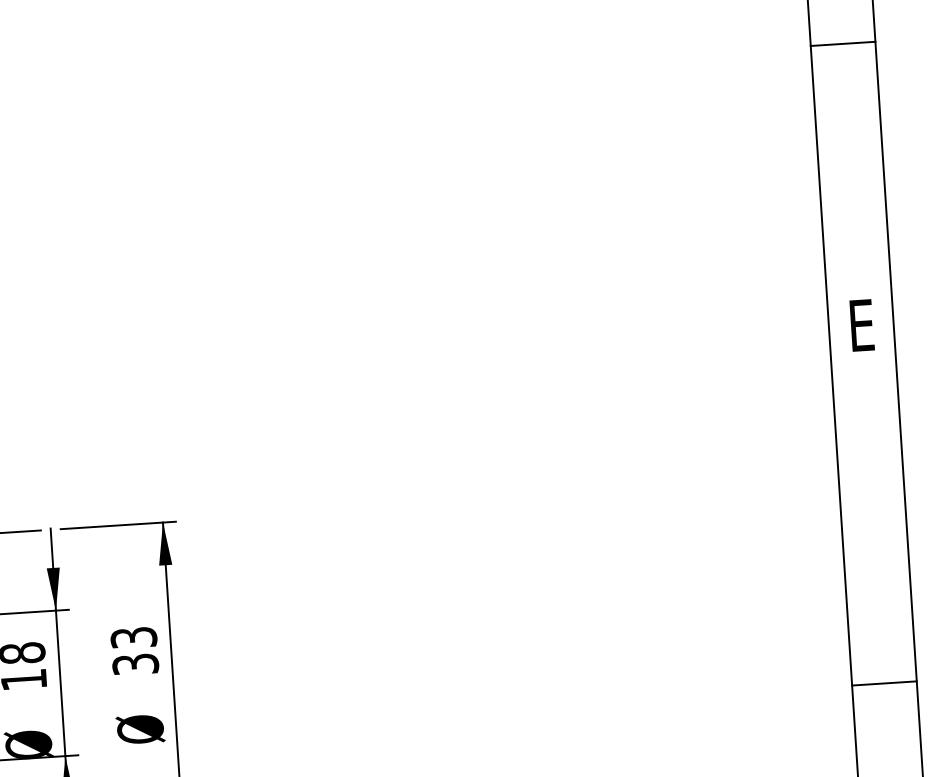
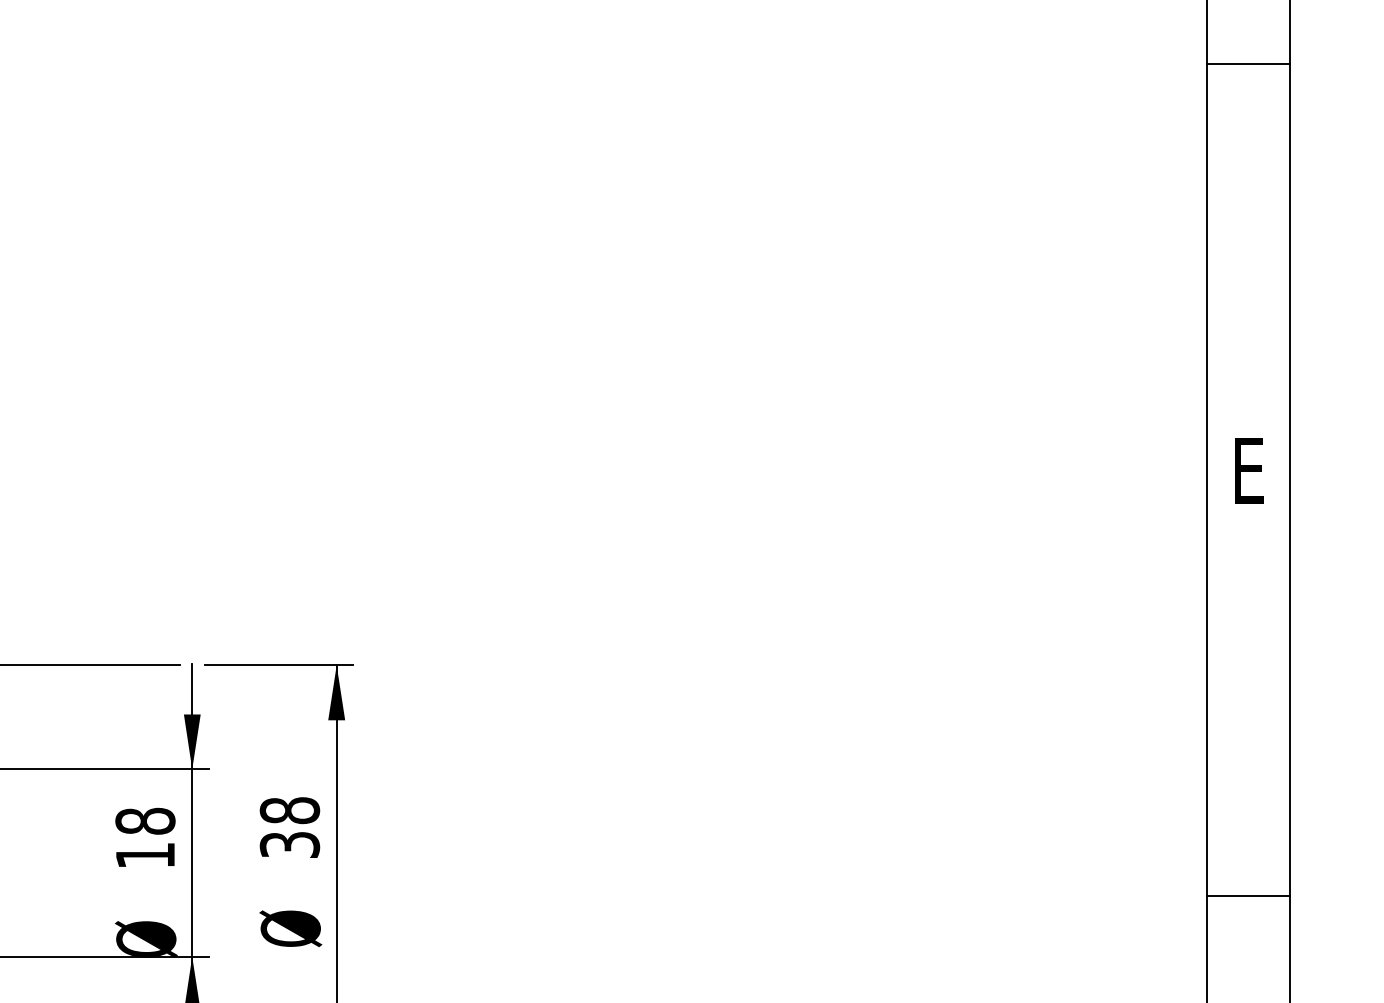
line: (842, 44) -> (1247, 64), moved
text: (133, 637) -> (289, 810), 33 -> 38
line: (883, 683) -> (1247, 896), moved

